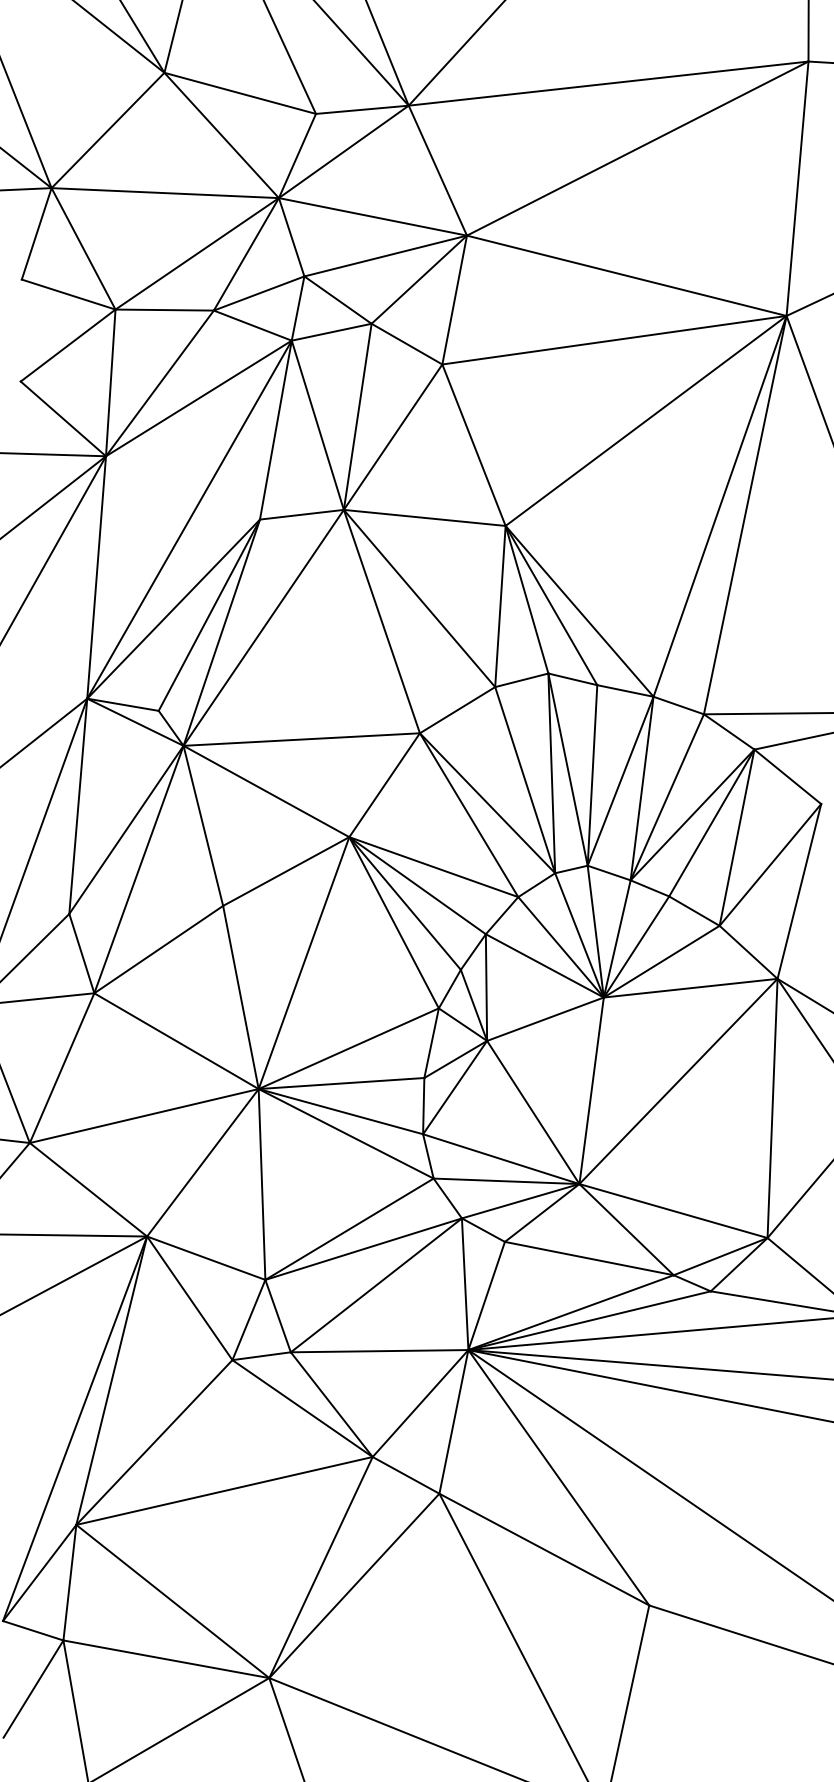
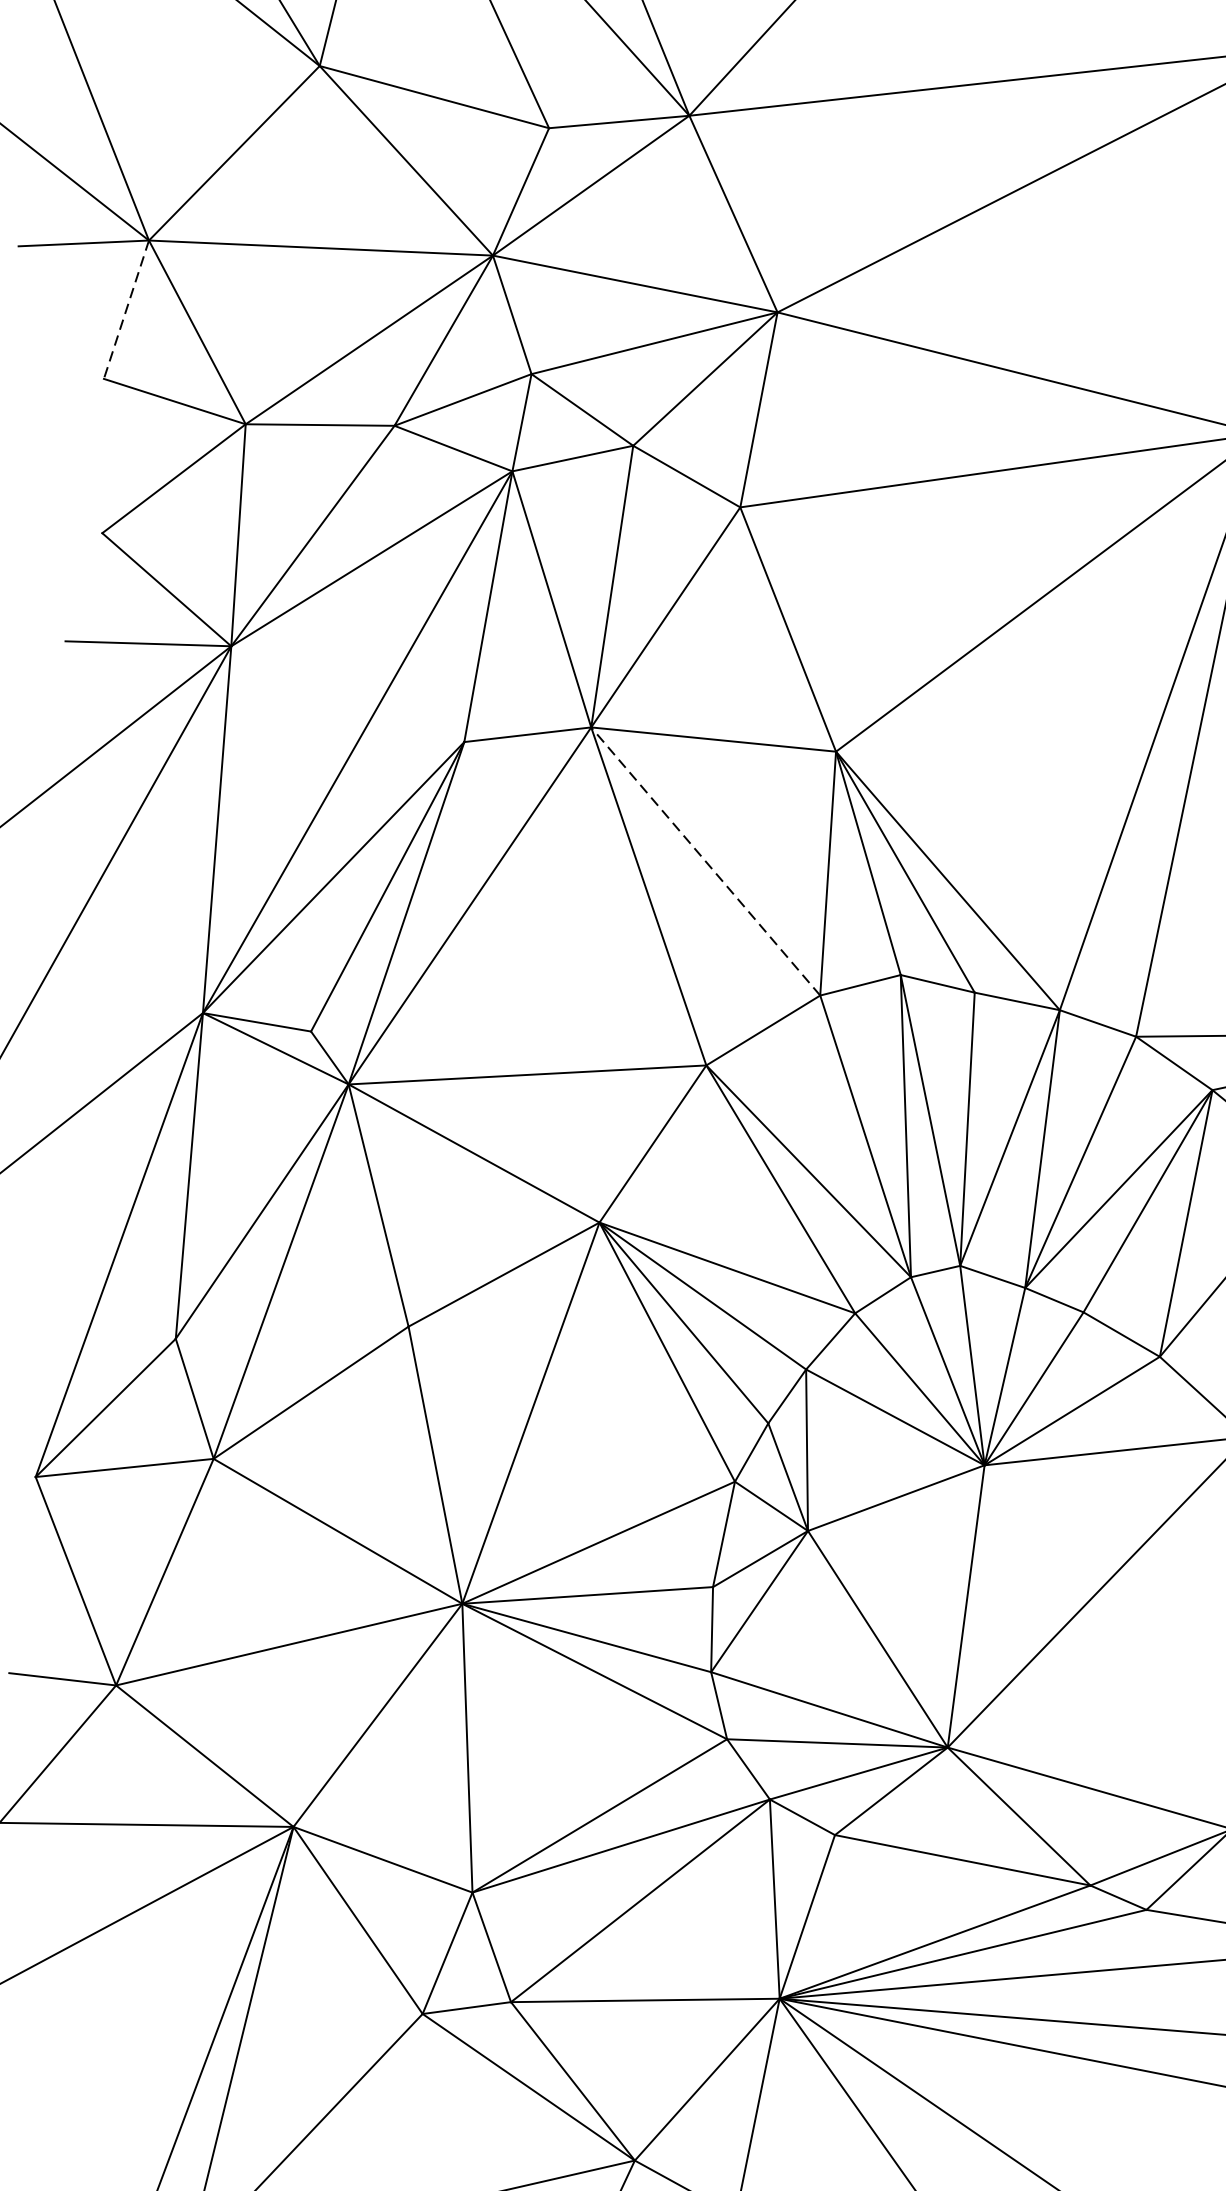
line: (36, 234) -> (126, 310), solid -> dashed
line: (419, 598) -> (705, 861), solid -> dashed

